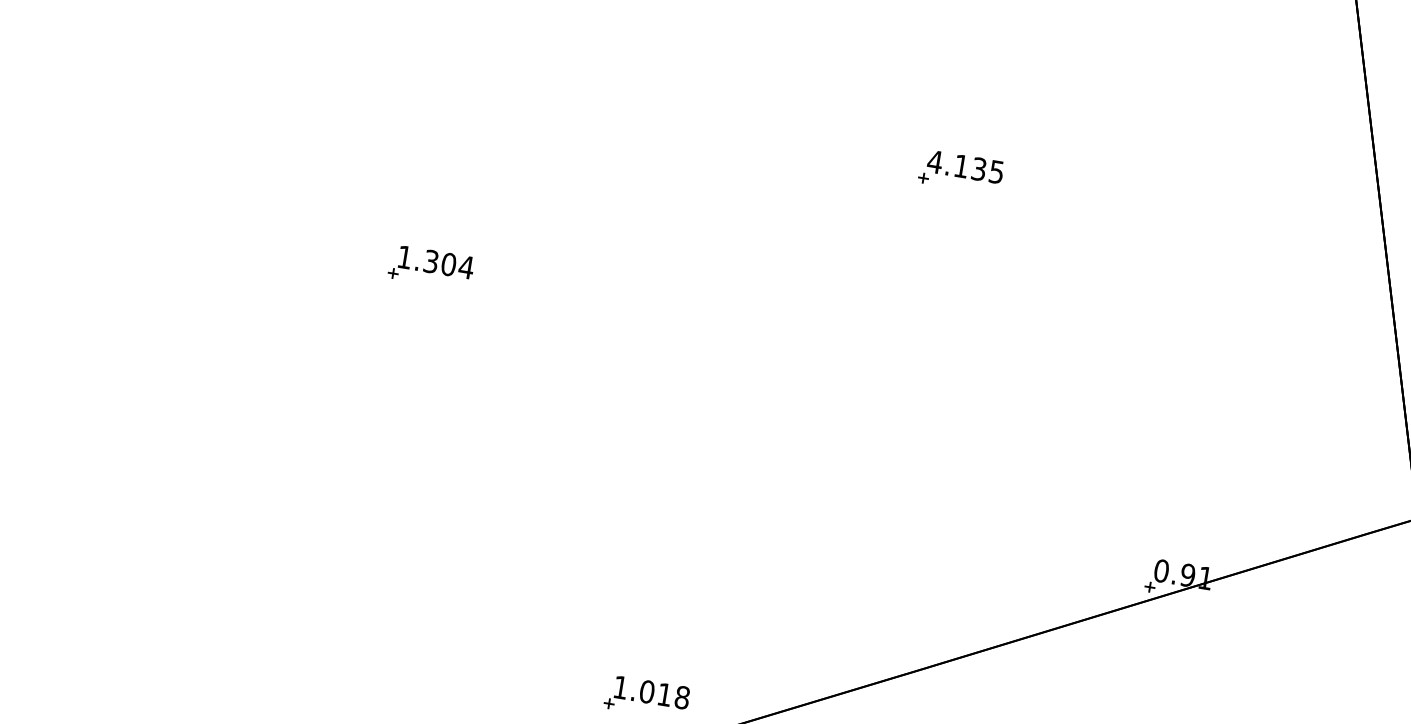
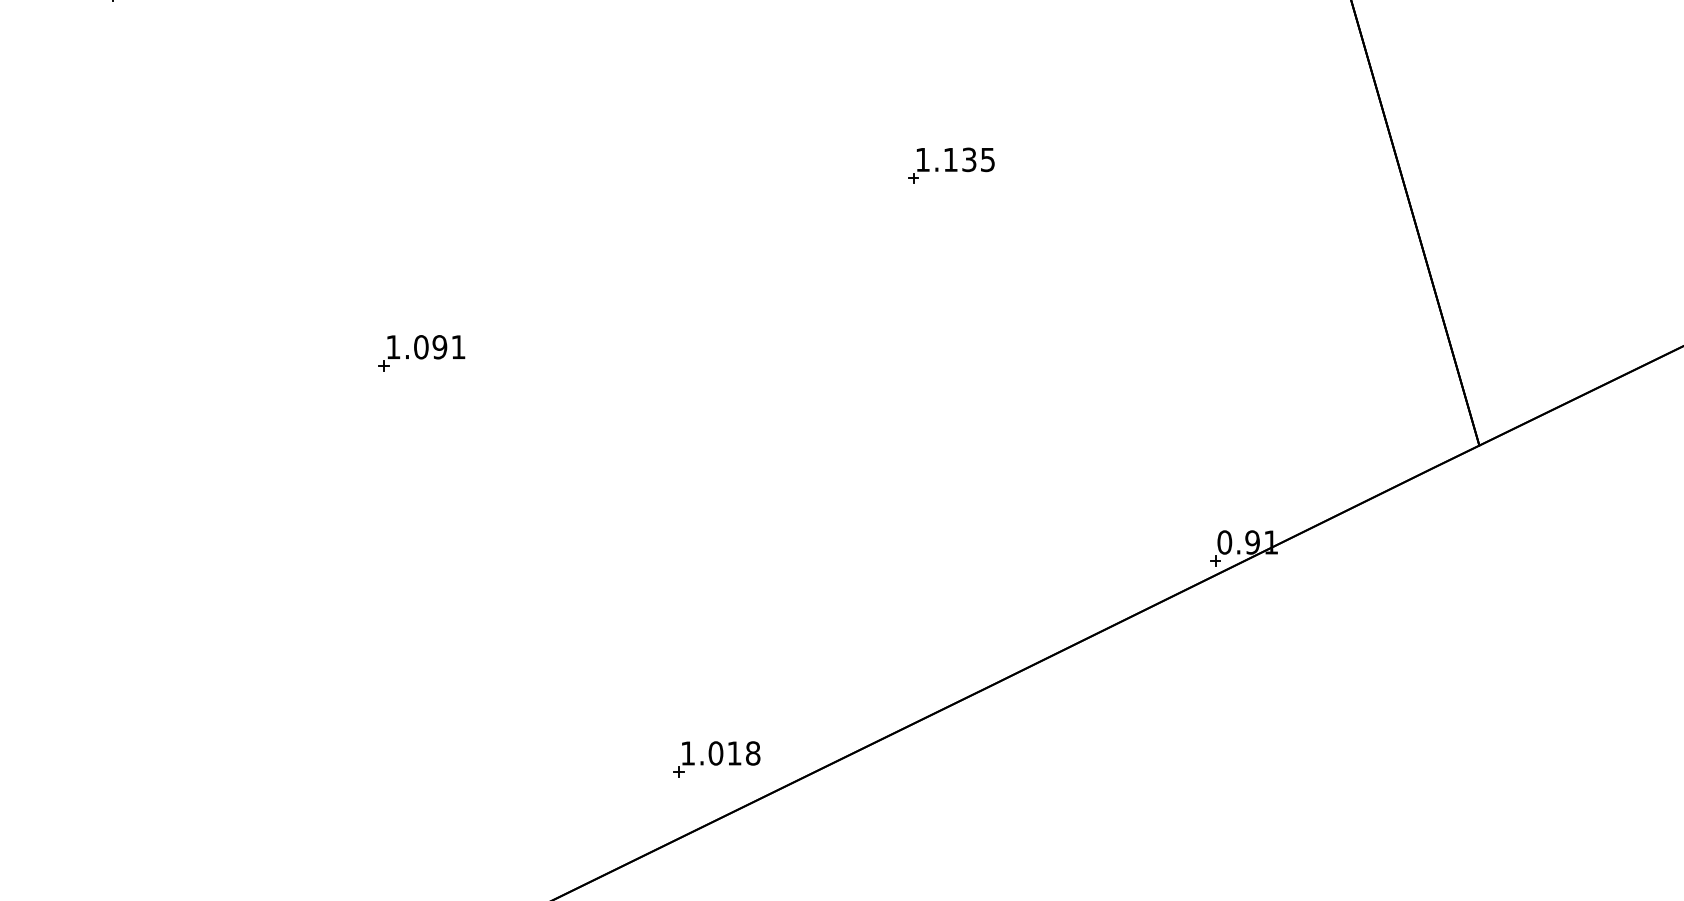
text: (934, 161) -> (922, 159), 4.135 -> 1.135
text: (449, 264) -> (440, 347), 1.304 -> 1.091

